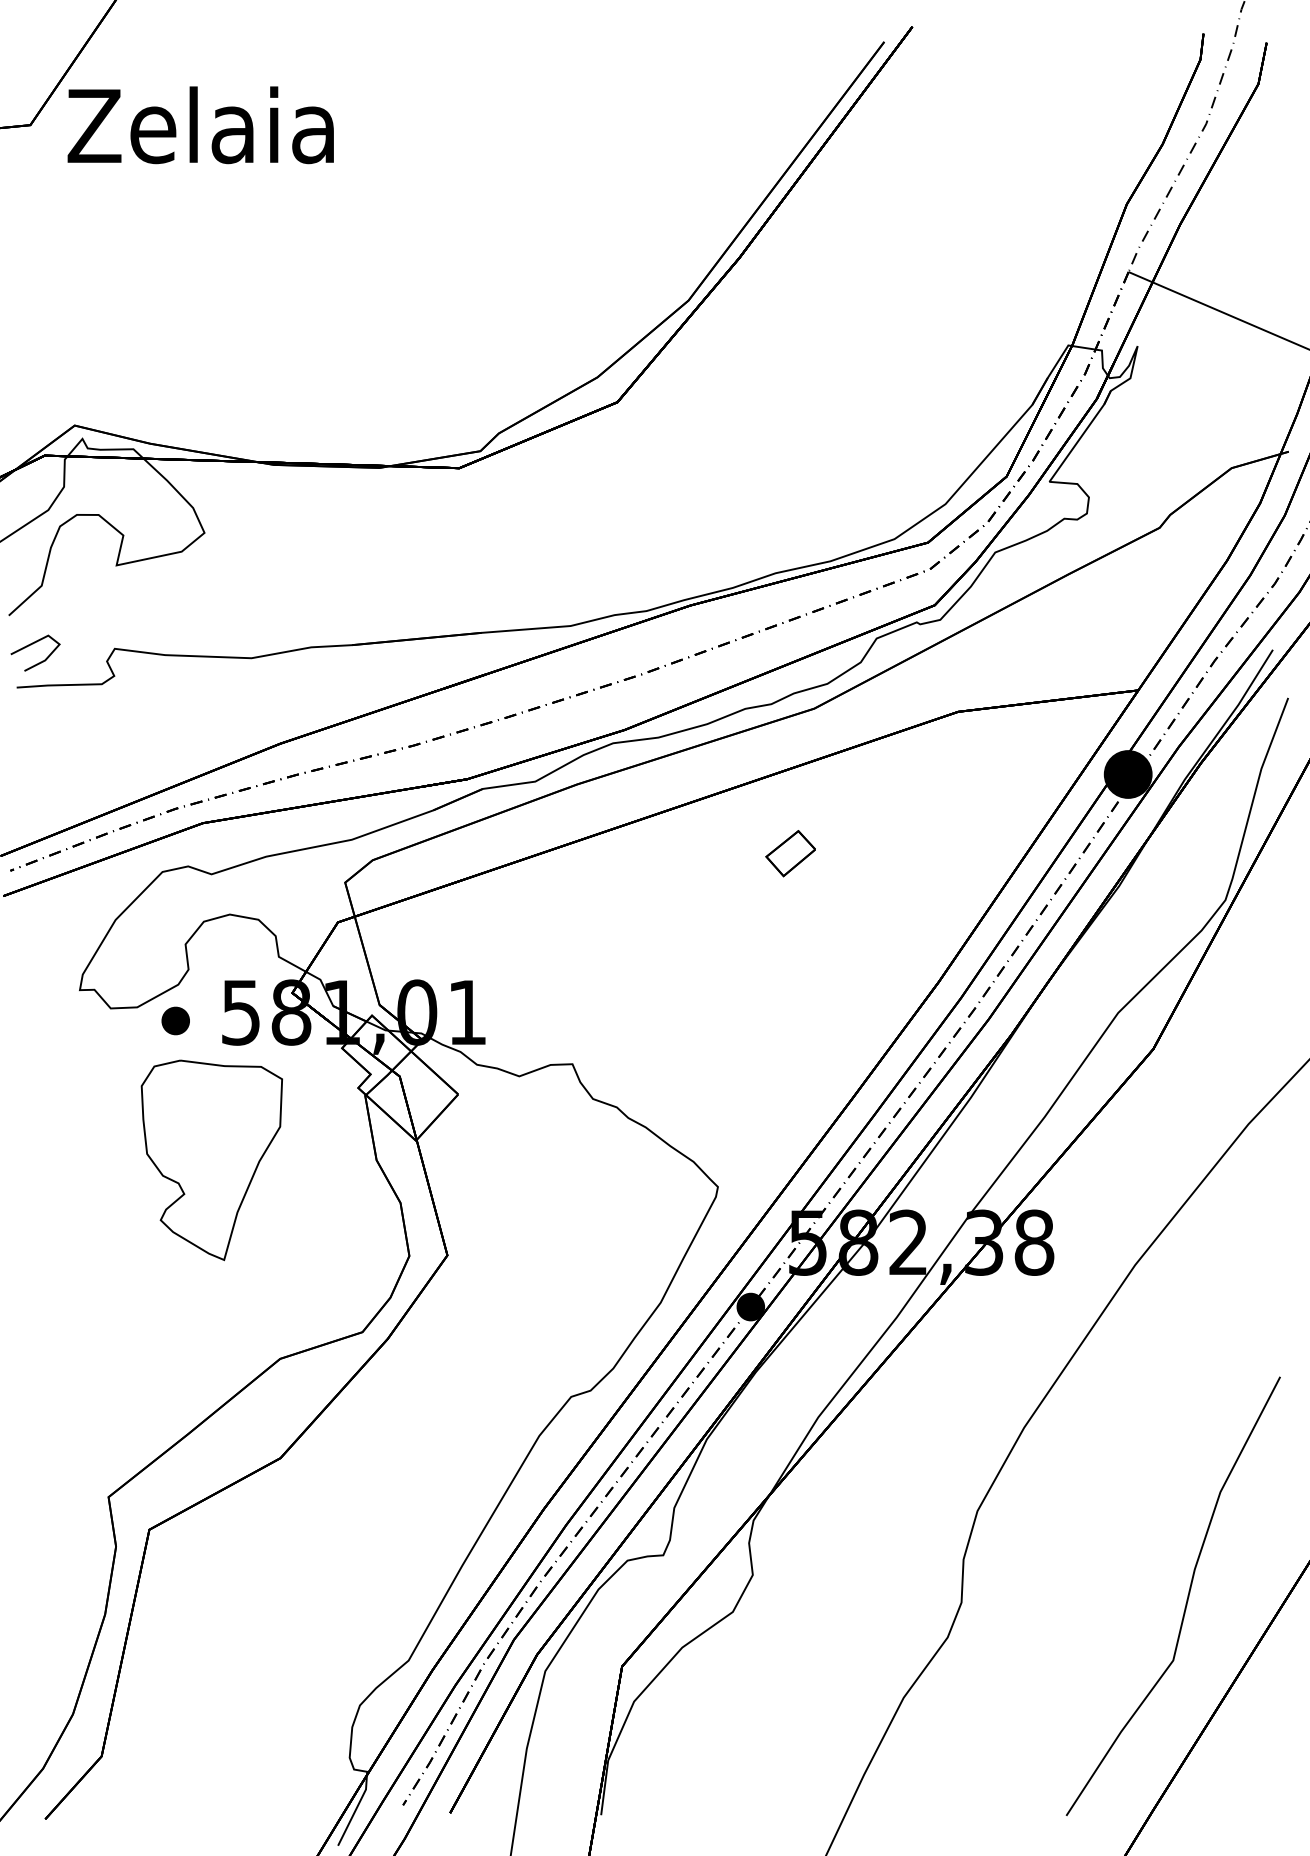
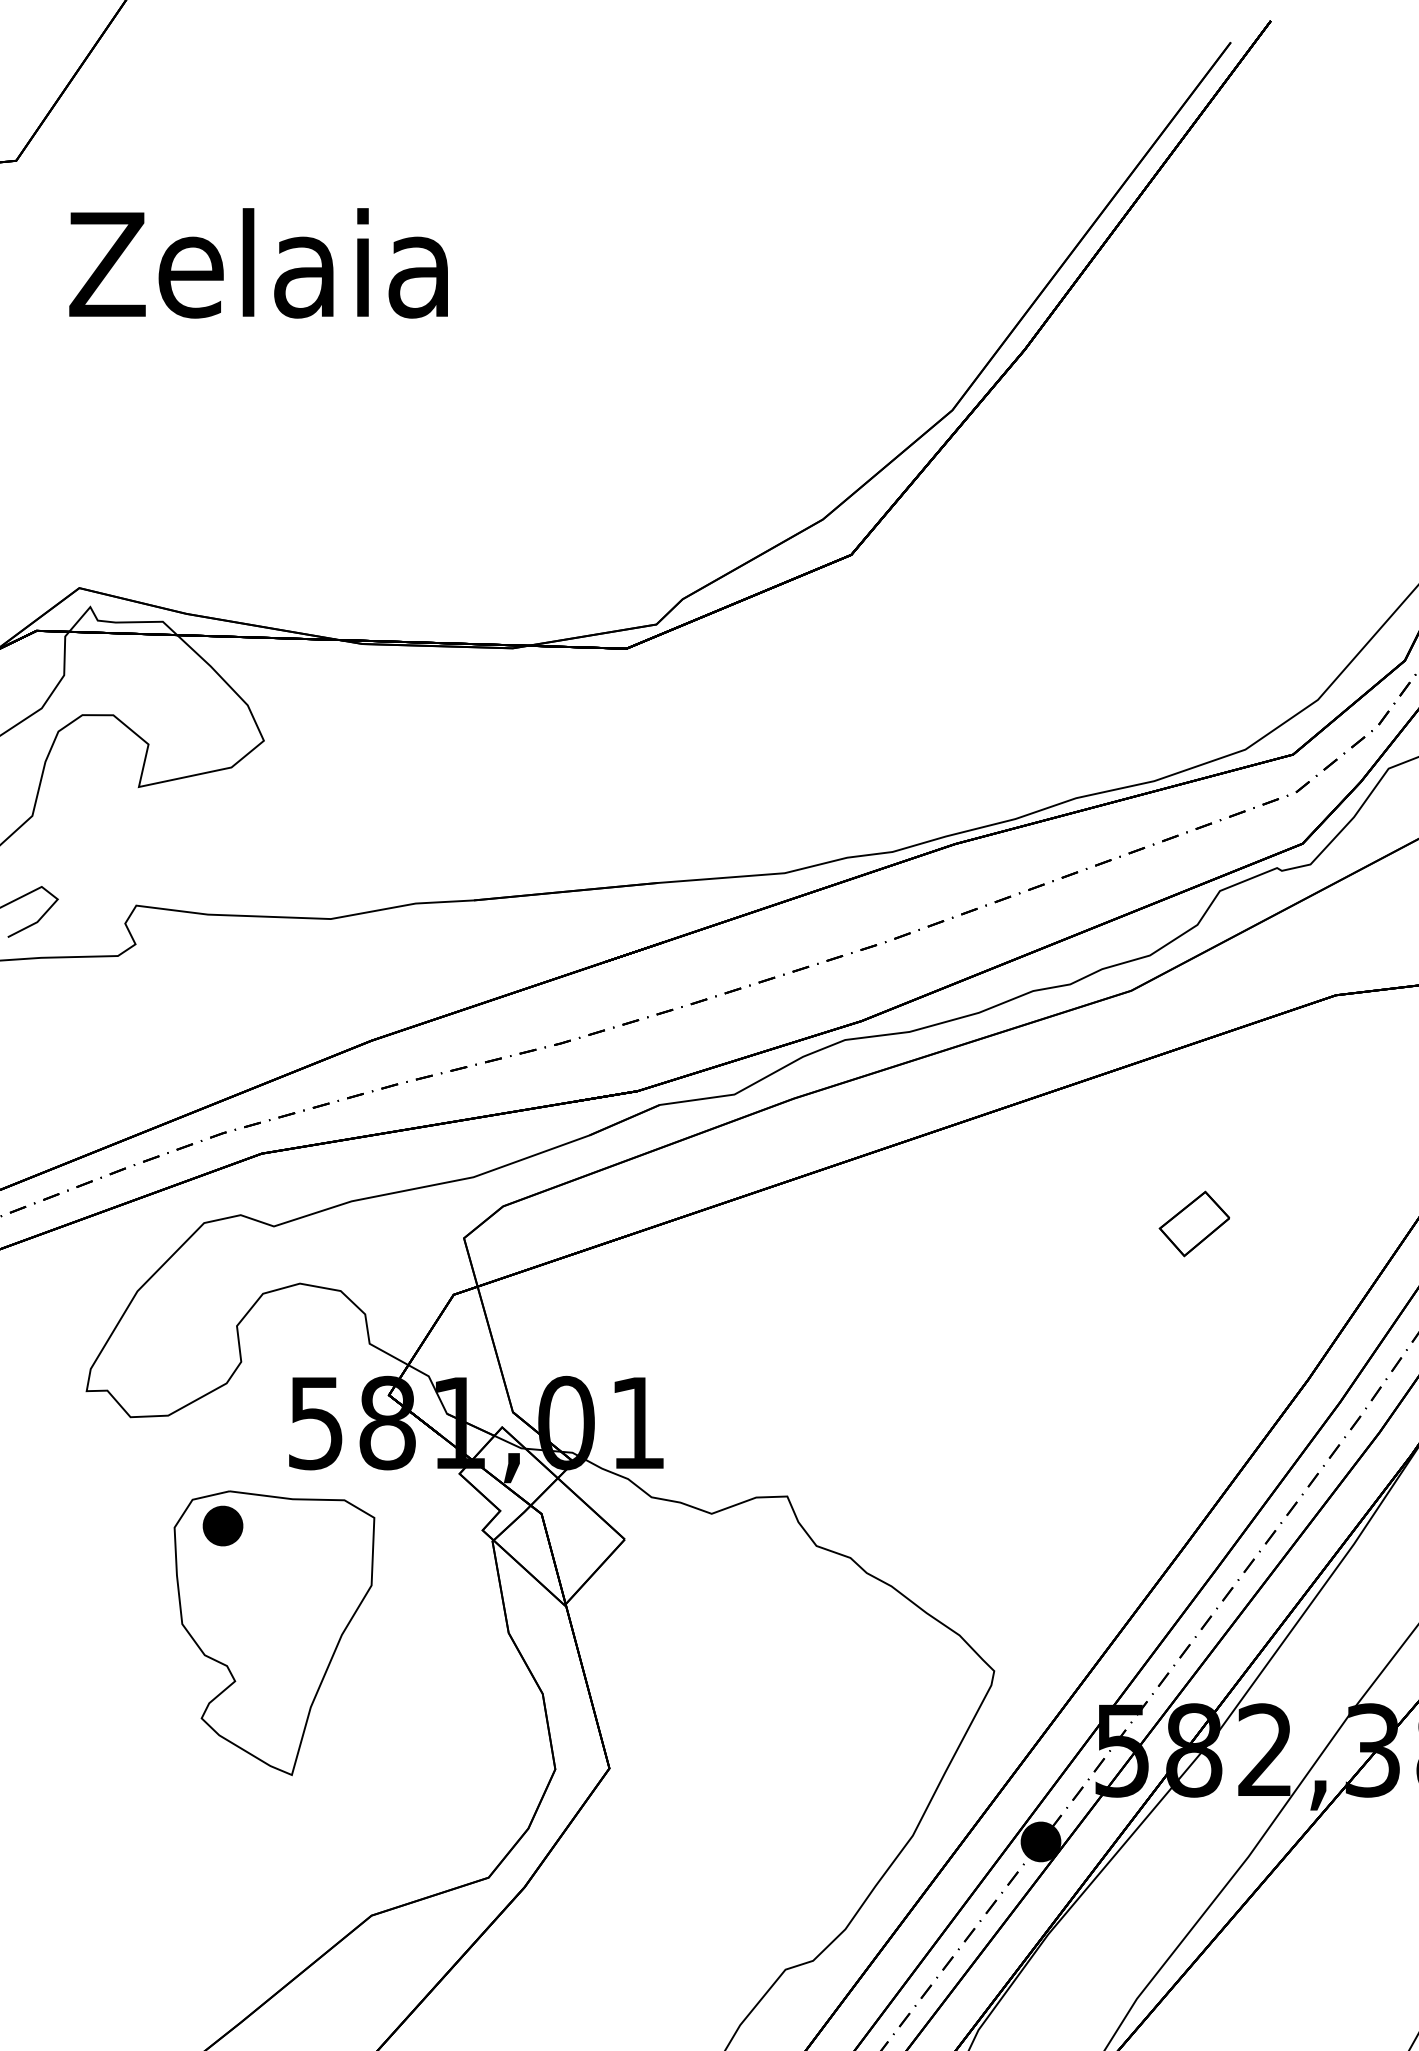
text: (200, 125) -> (258, 263), moved
part: (790, 853) -> (1194, 1223), moved
part: (175, 1020) -> (222, 1525), moved

